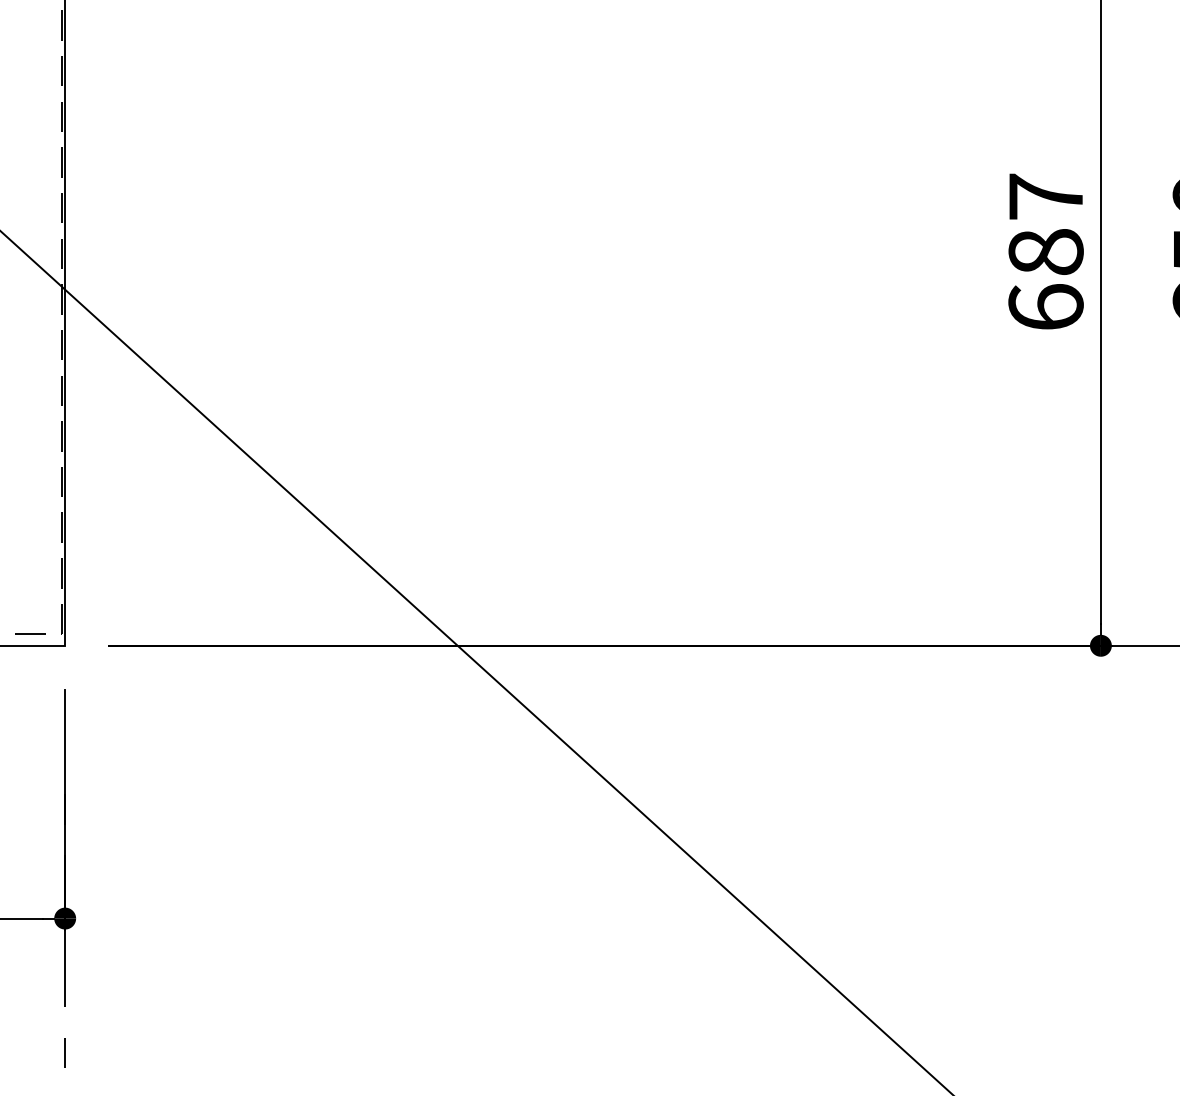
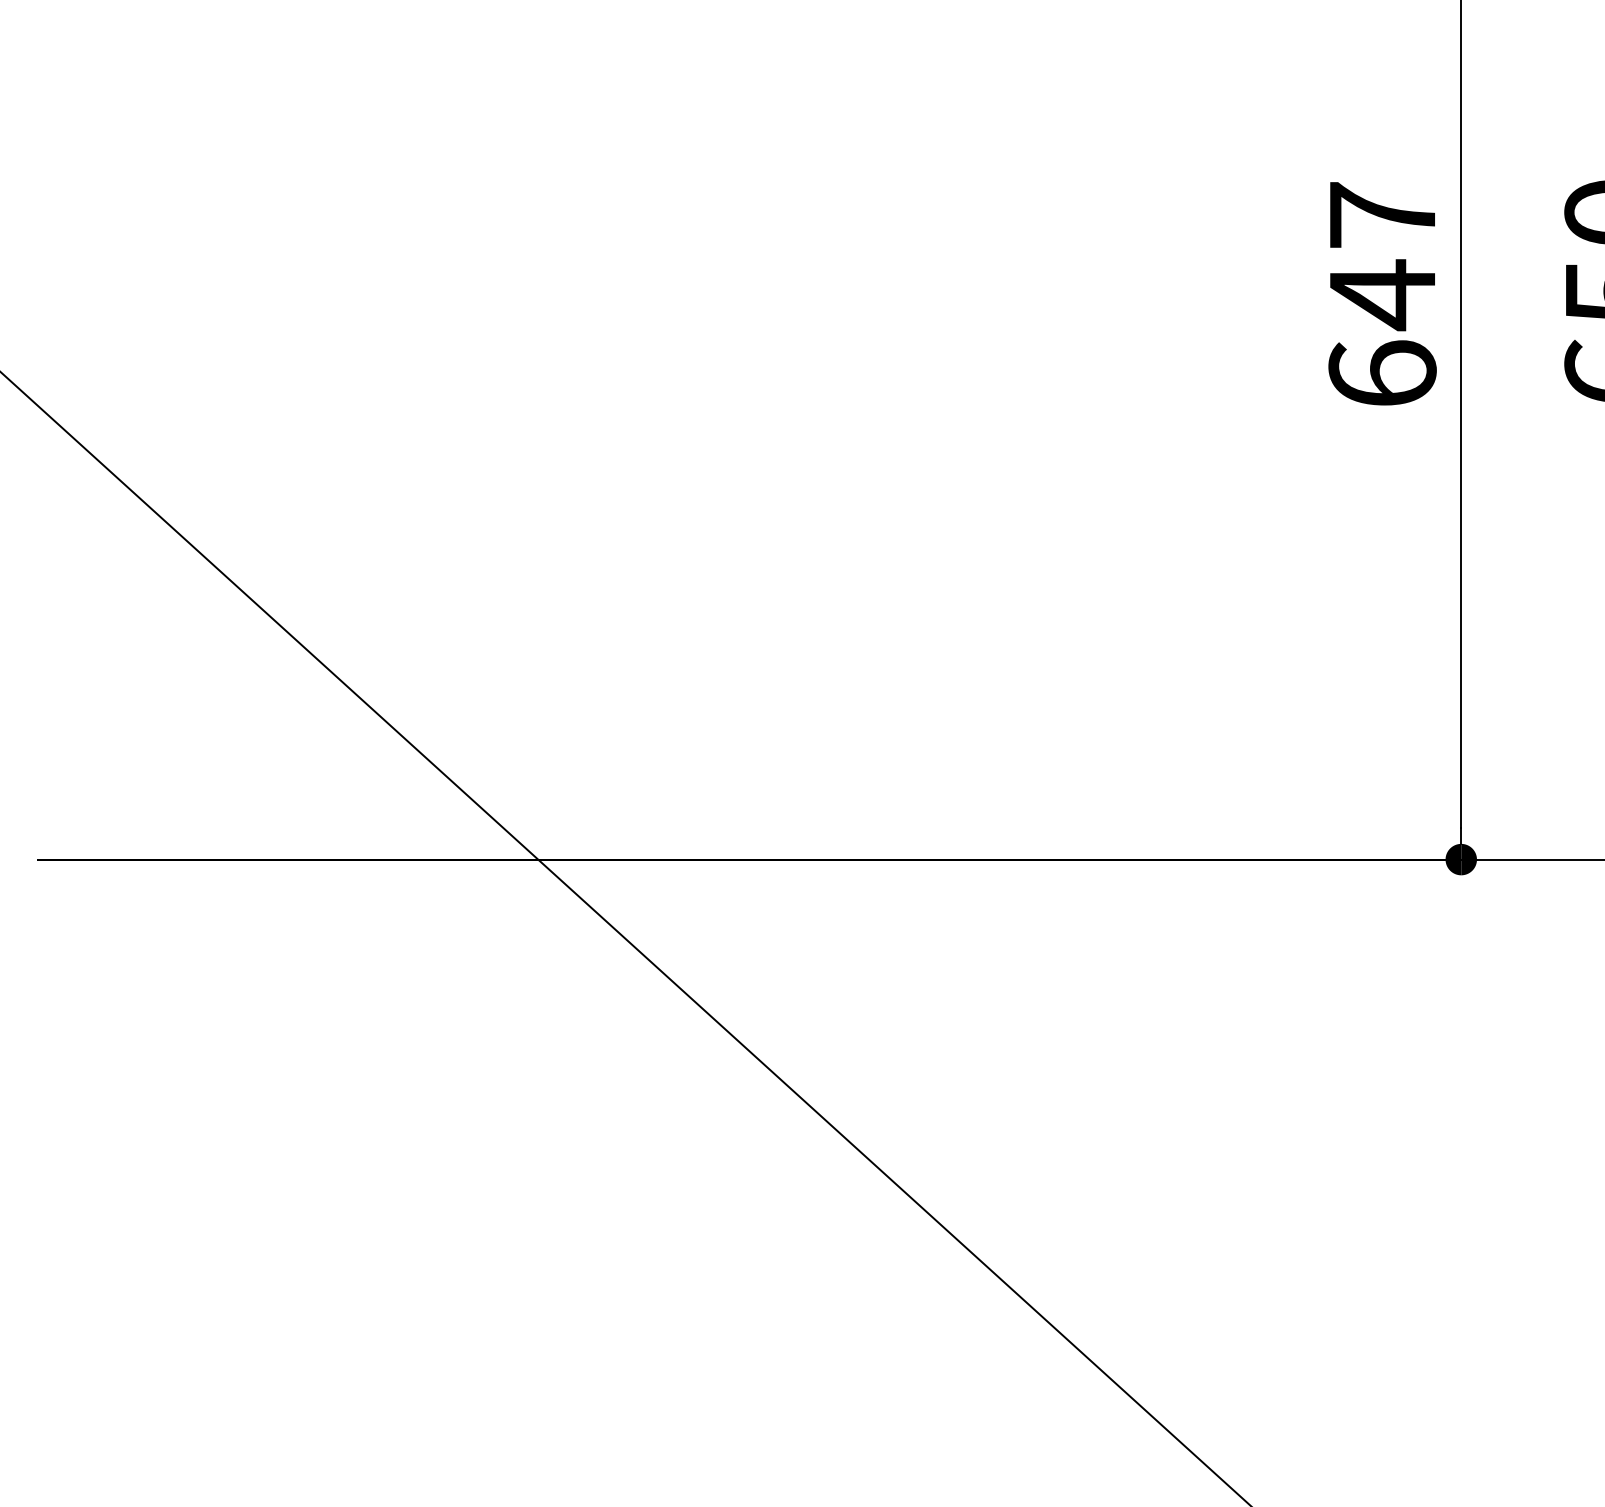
text: (1045, 252) -> (1381, 295), 687 -> 647

